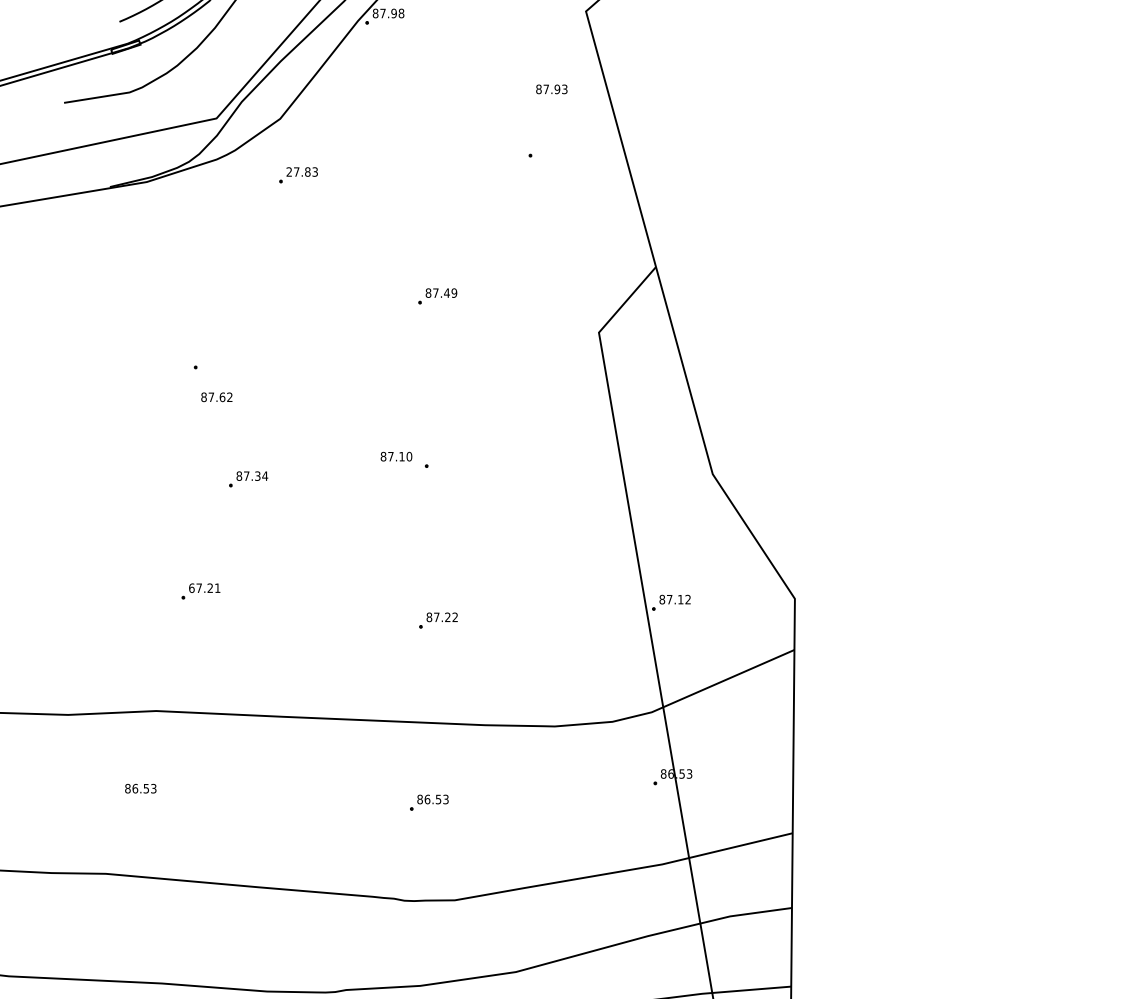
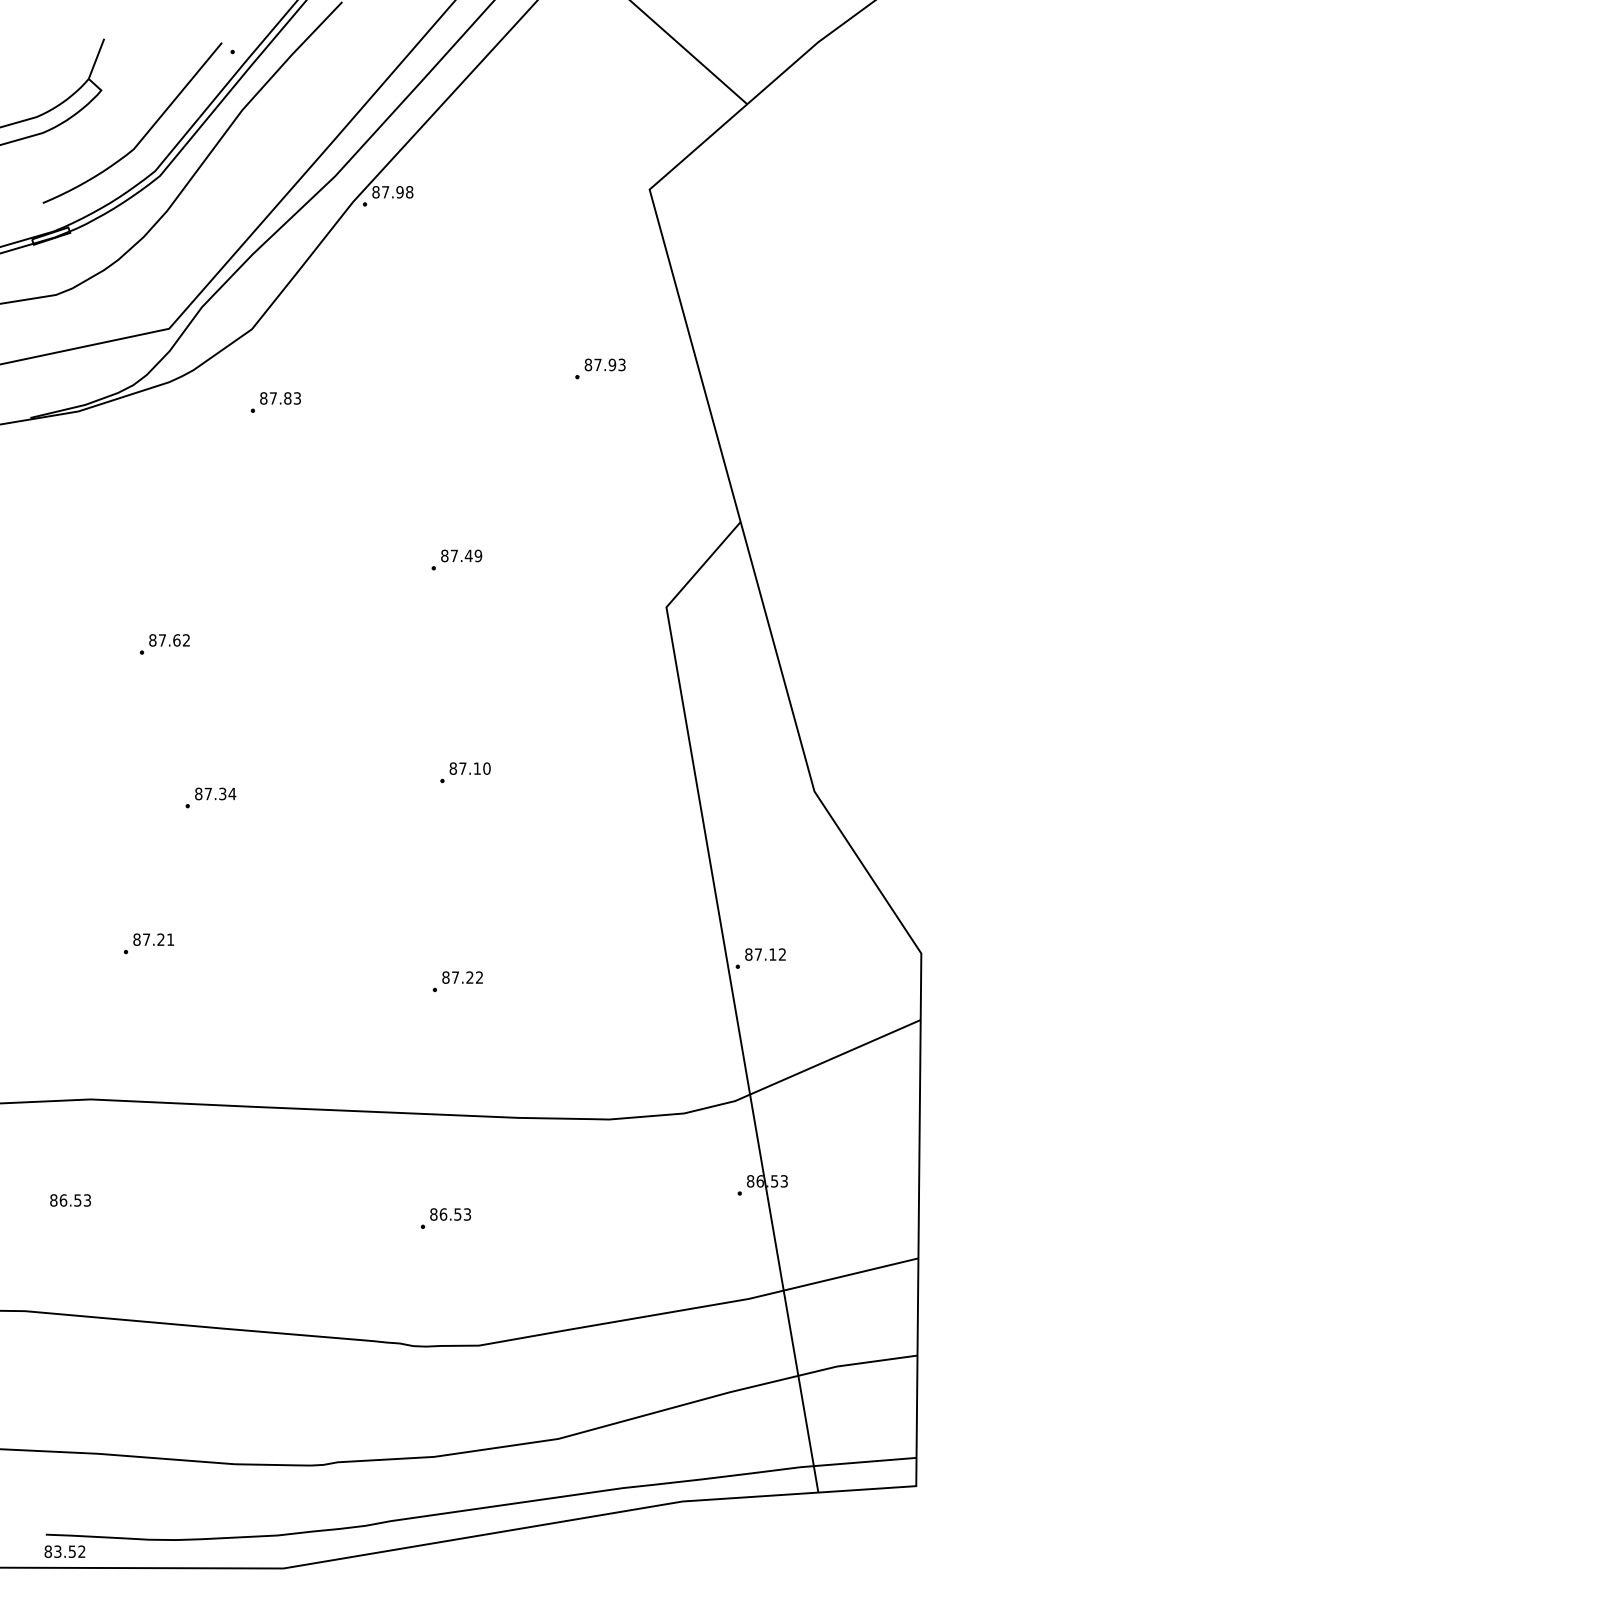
text: (551, 89) -> (604, 364), moved
text: (289, 172) -> (263, 398), 27.83 -> 87.83
text: (216, 397) -> (169, 640), moved
text: (395, 456) -> (469, 768), moved
text: (191, 588) -> (136, 939), 67.21 -> 87.21

